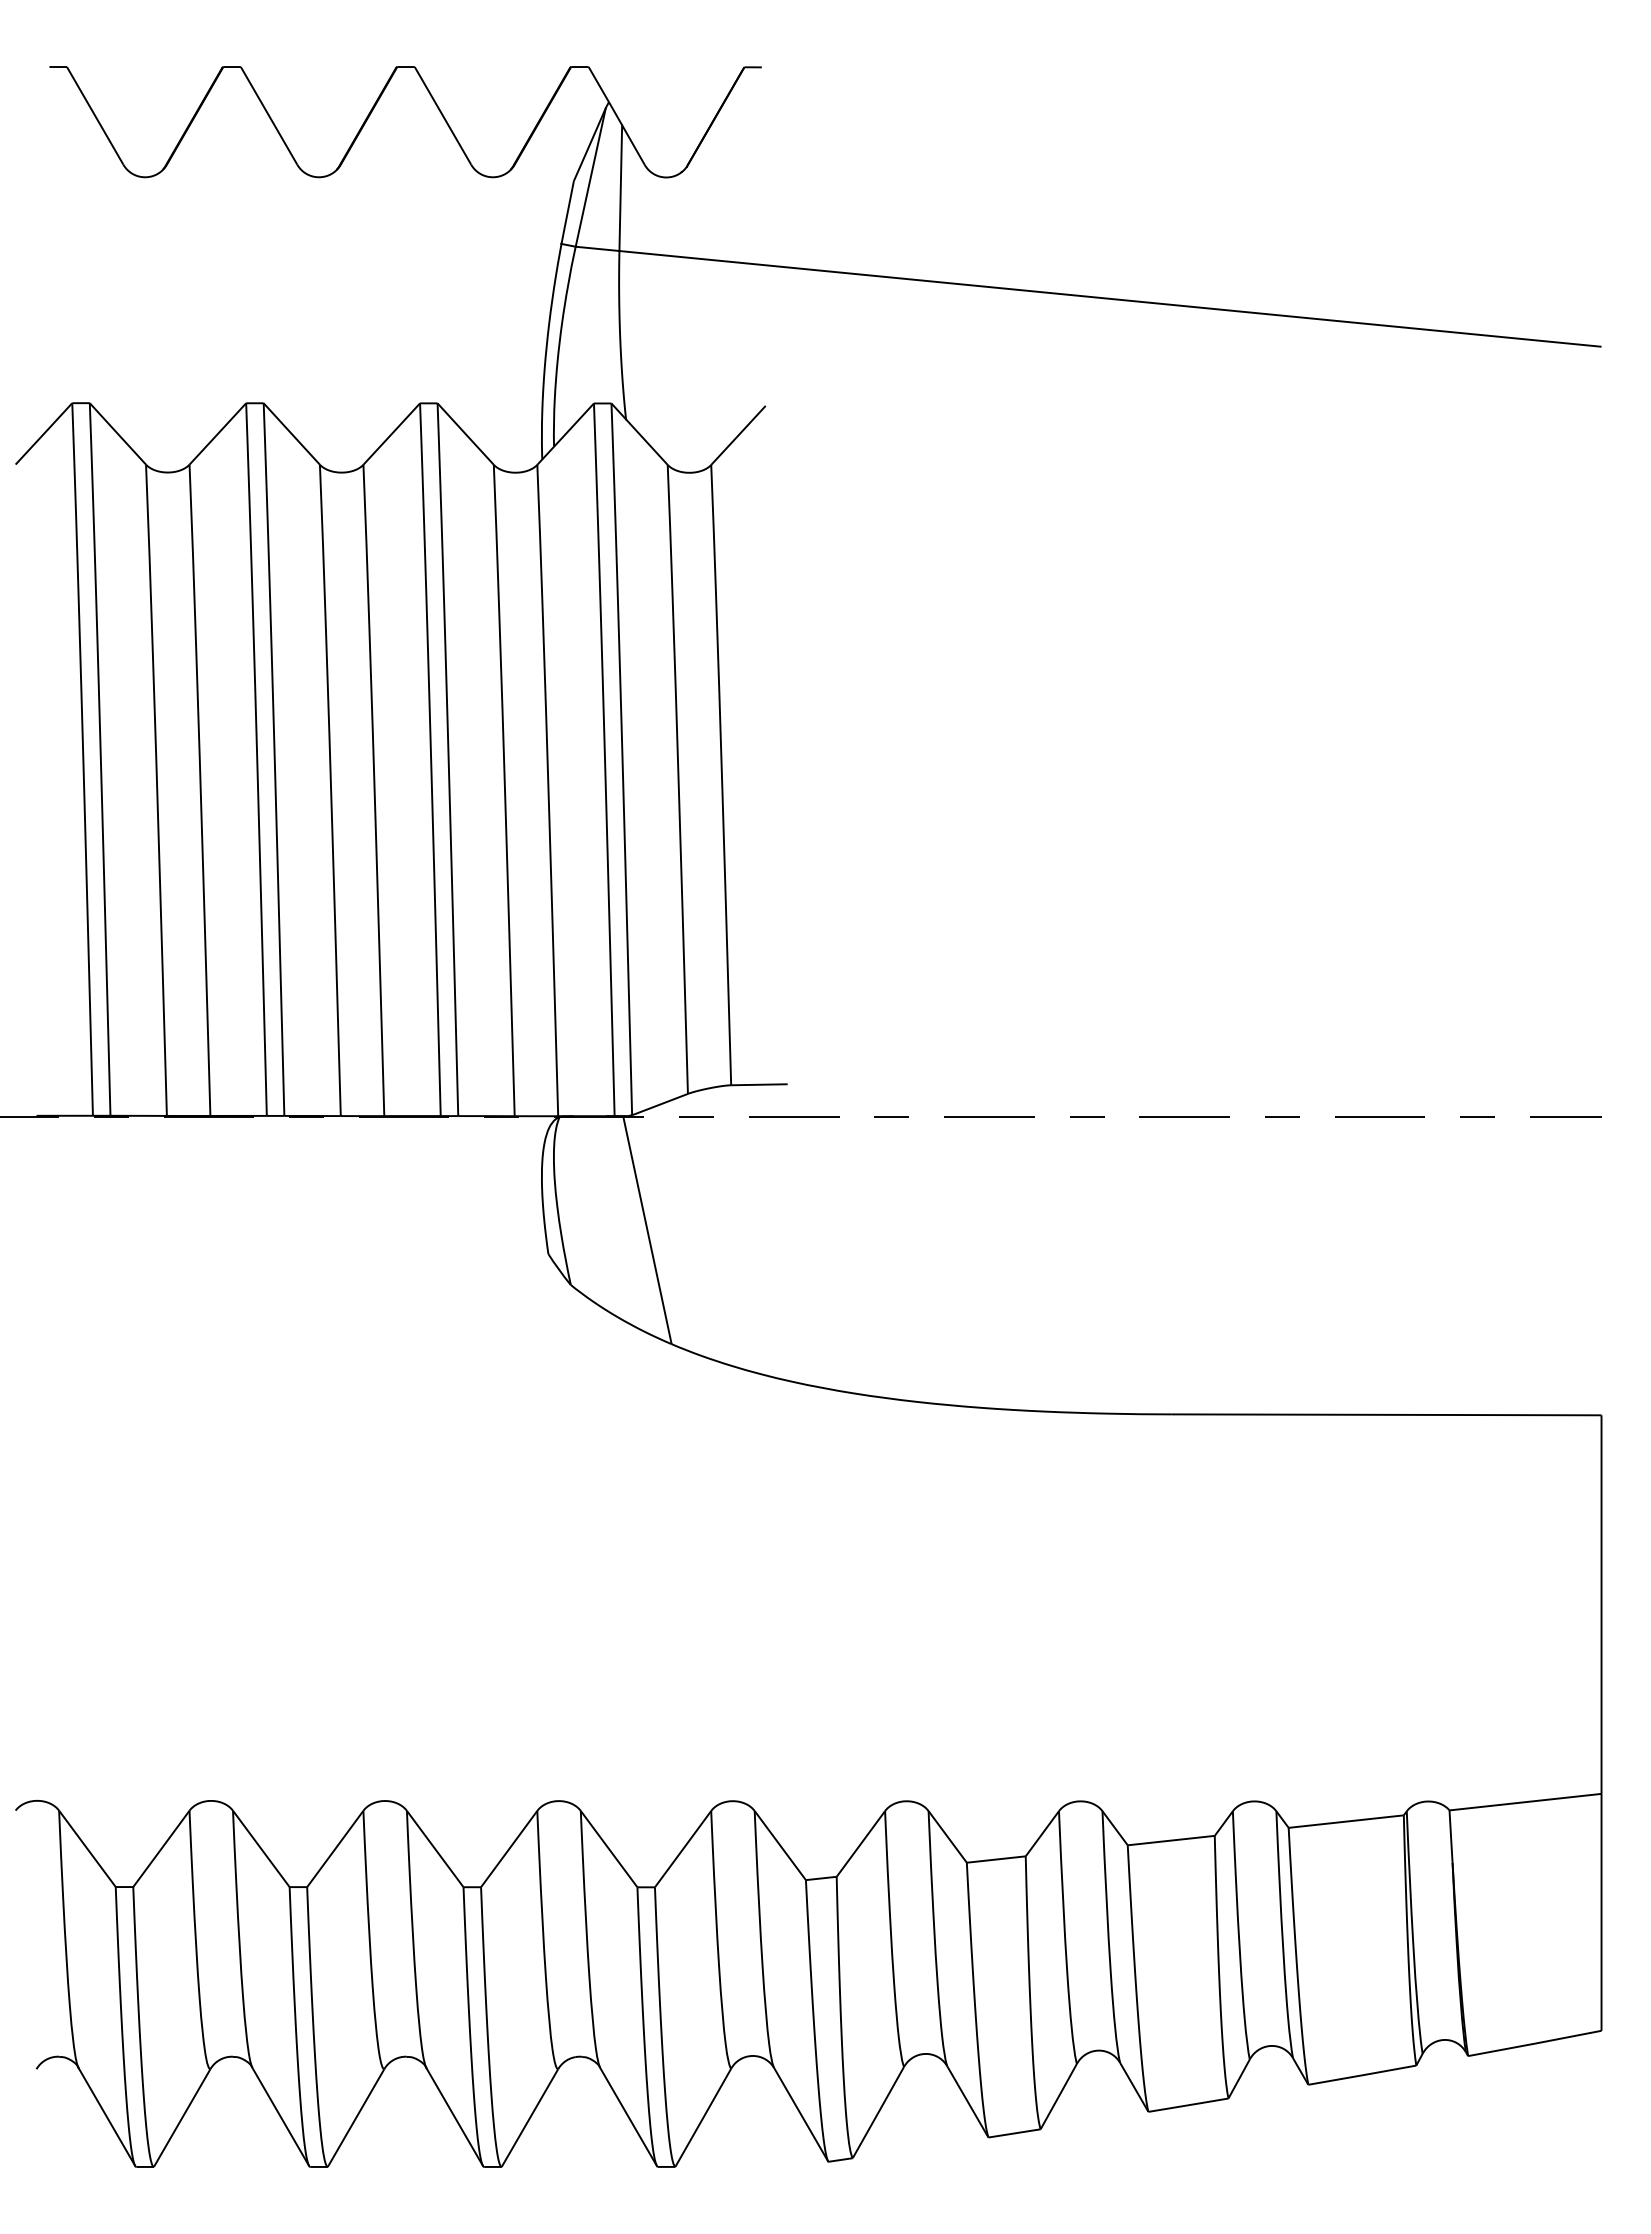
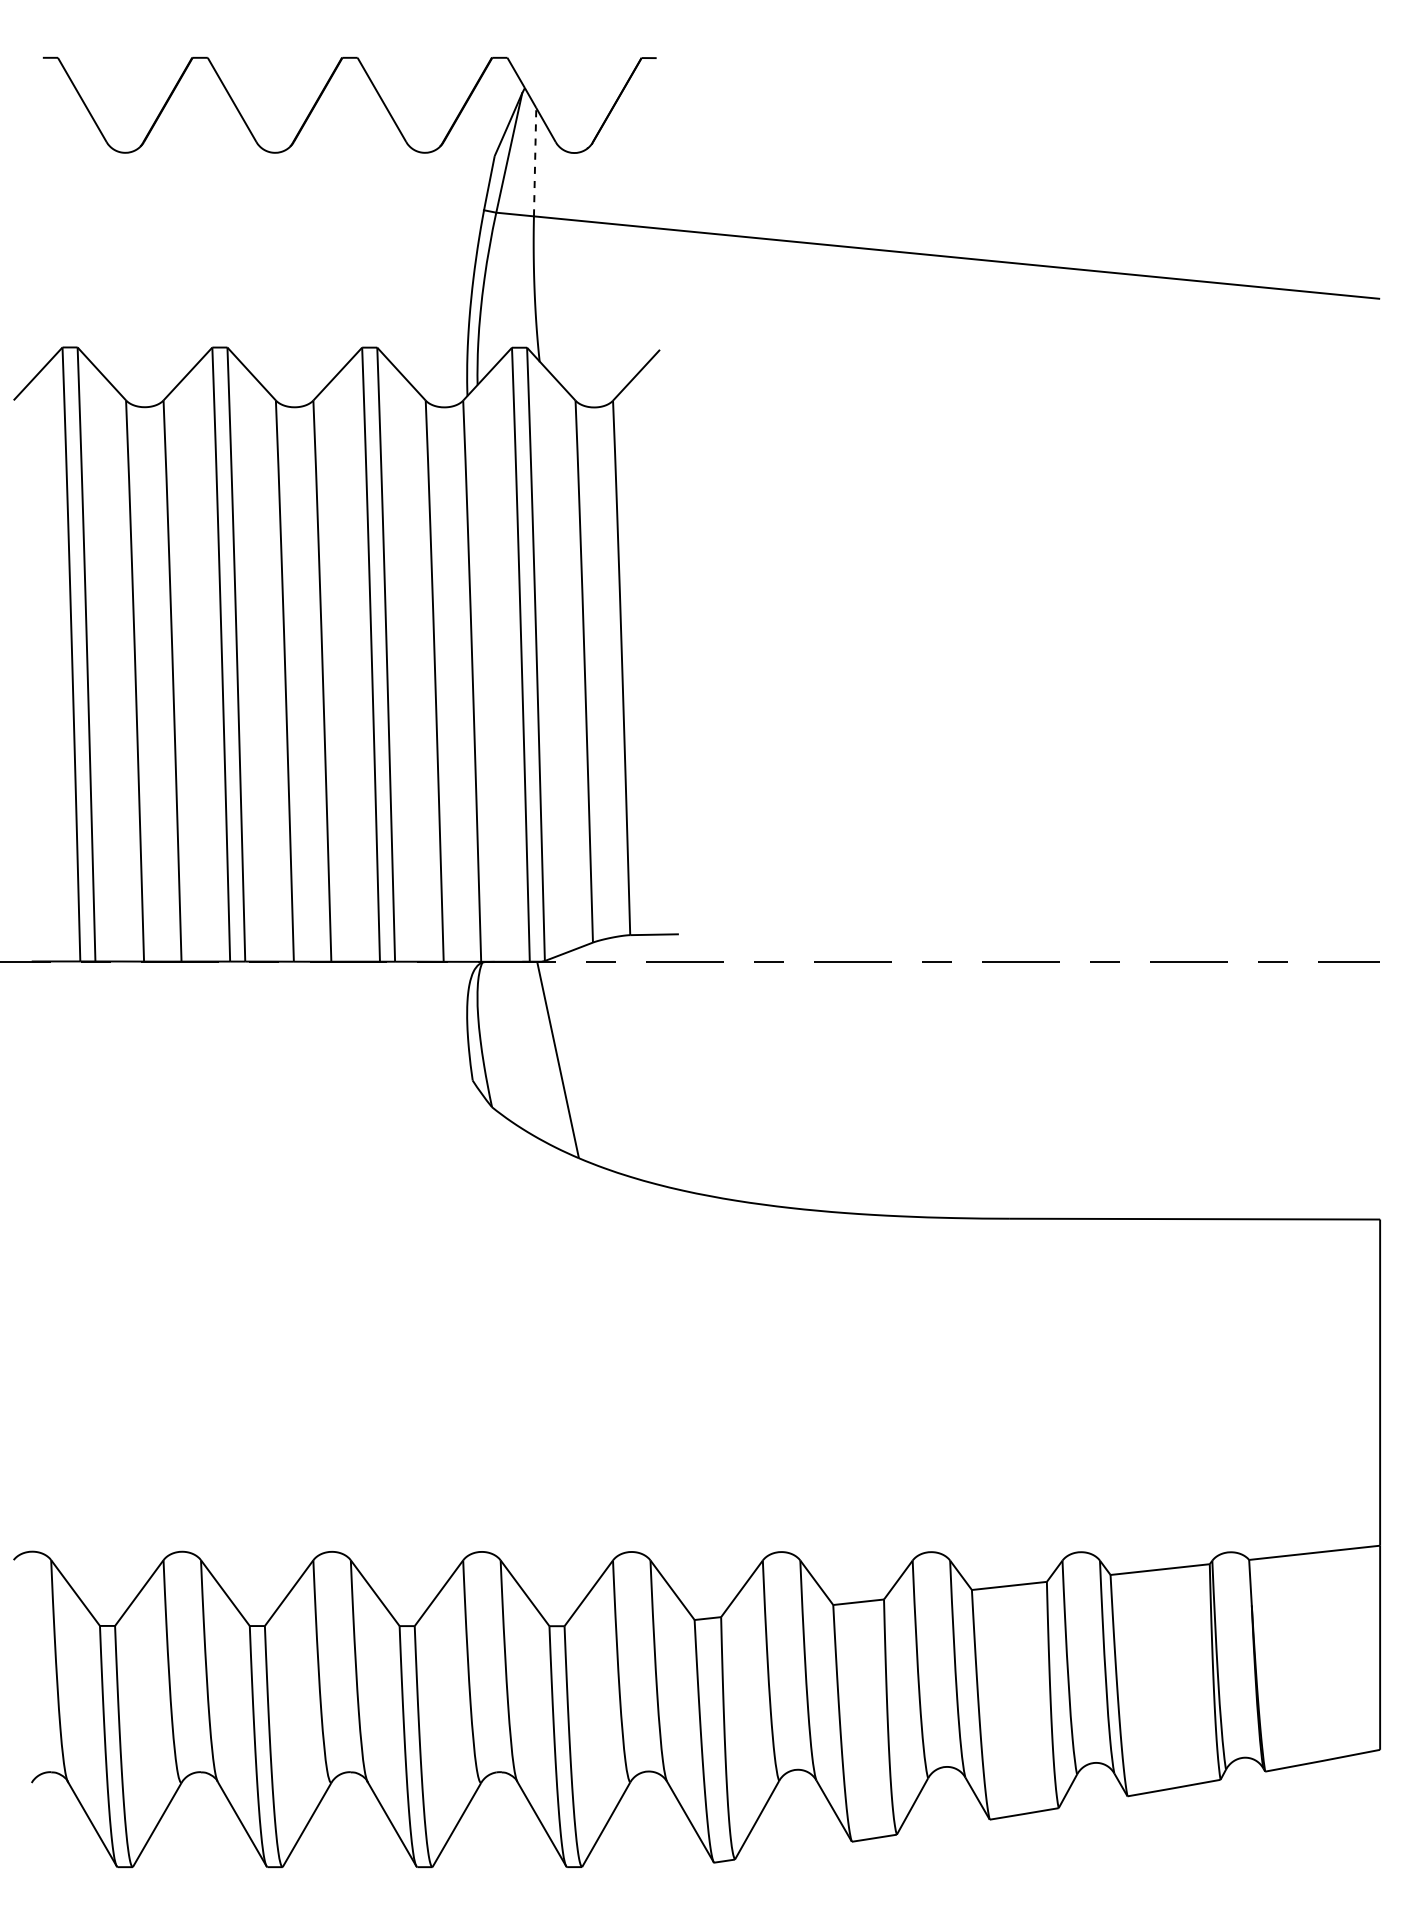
line: (620, 188) -> (534, 162), solid -> dashed

